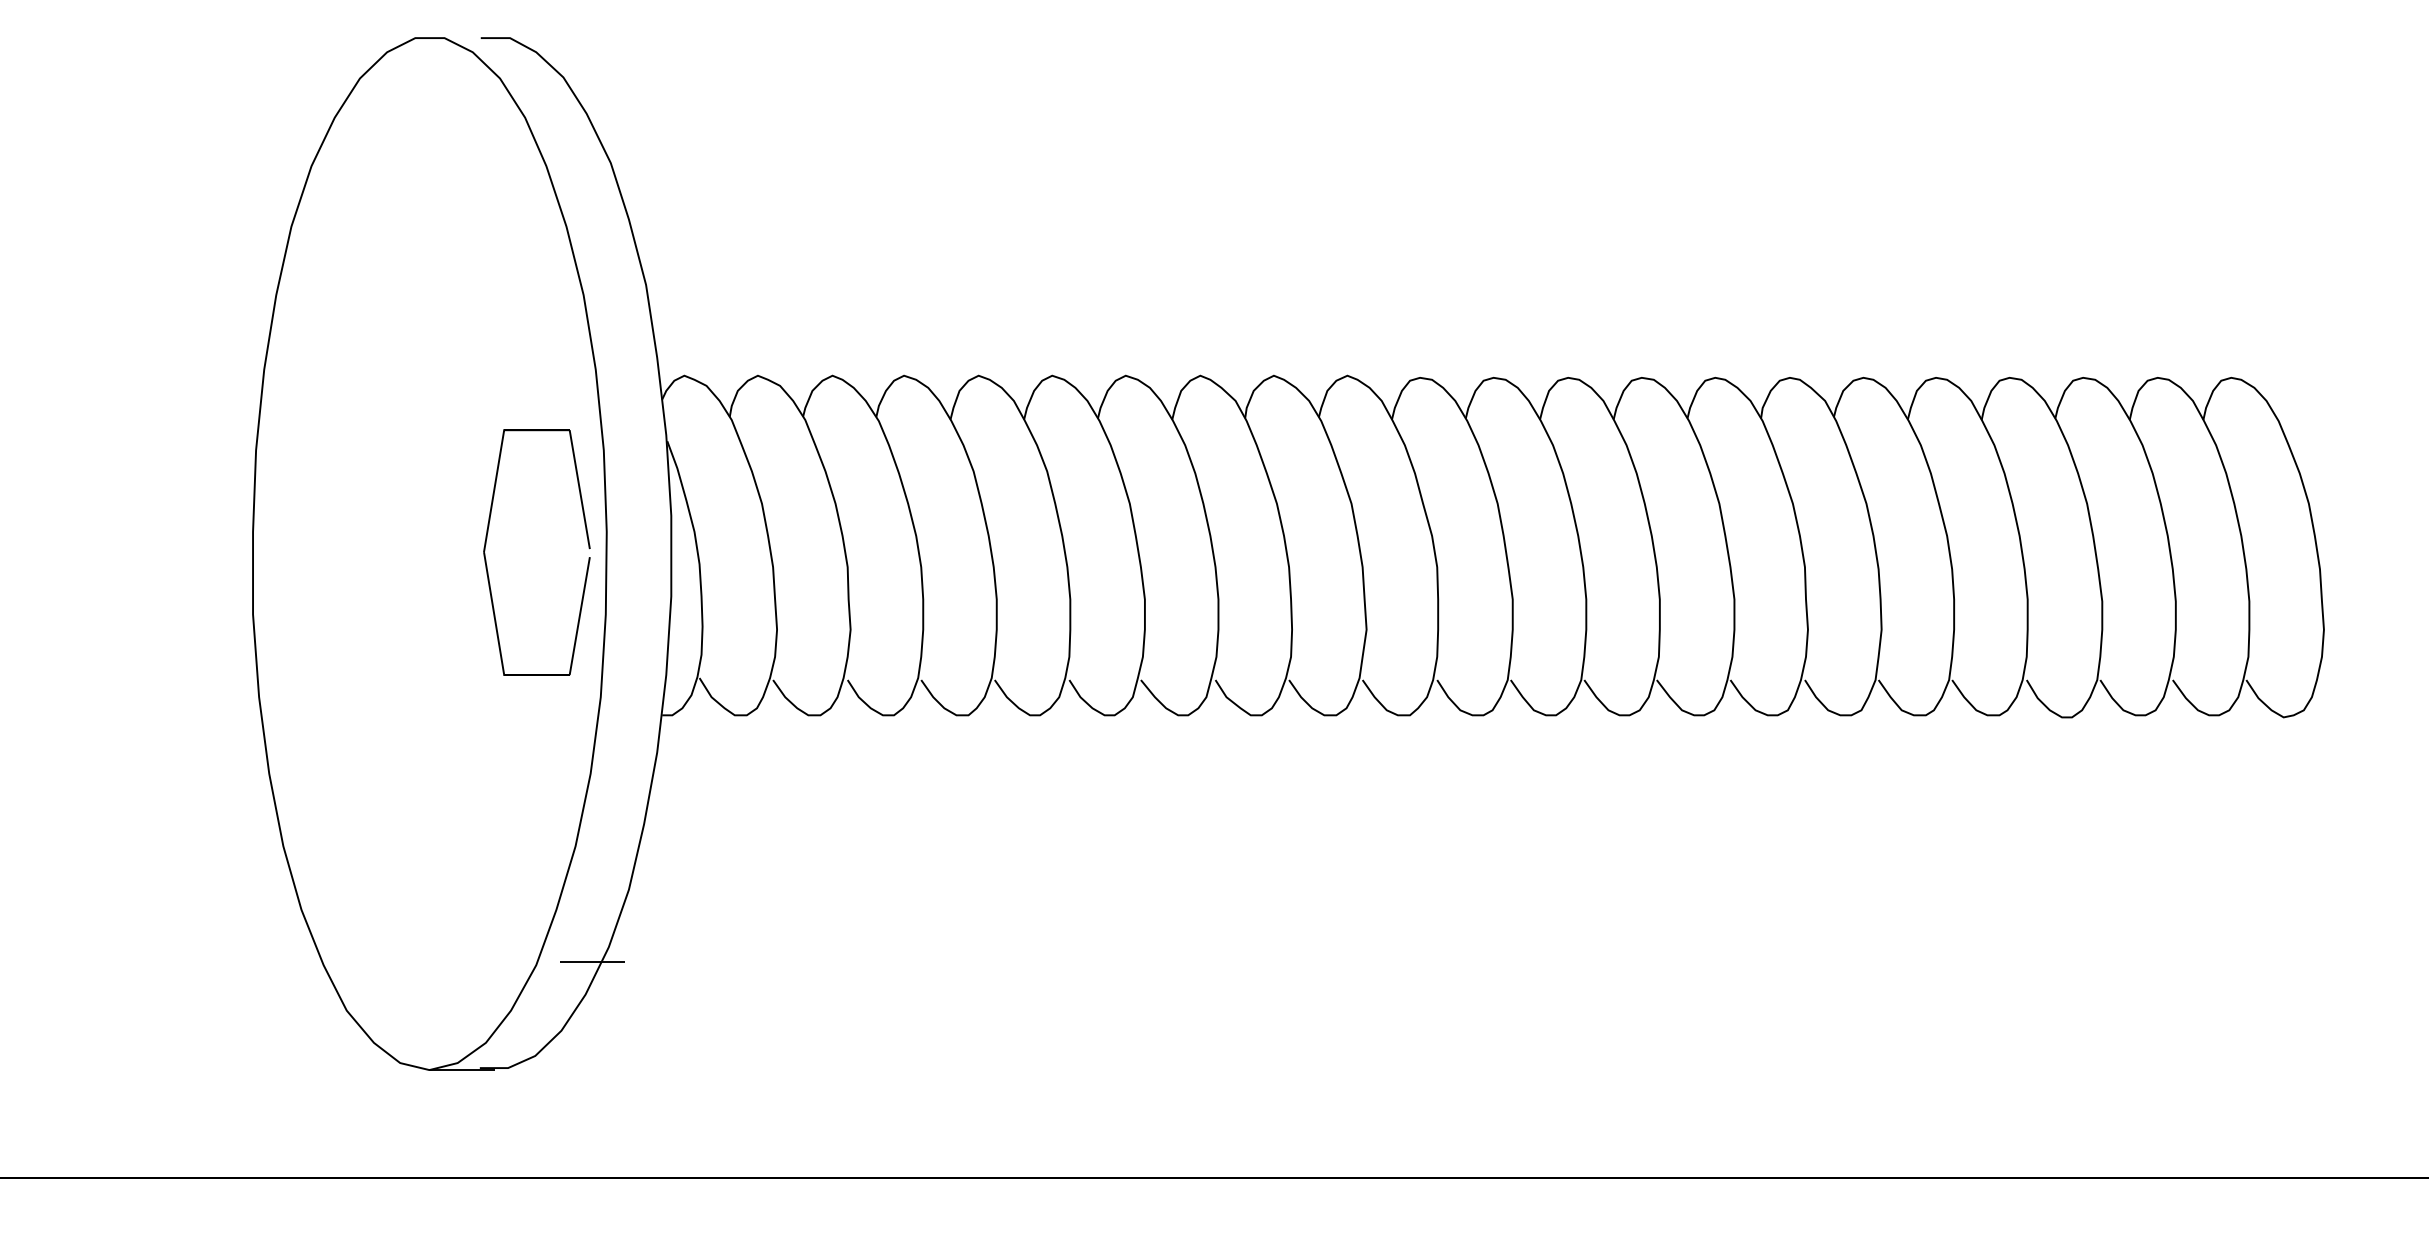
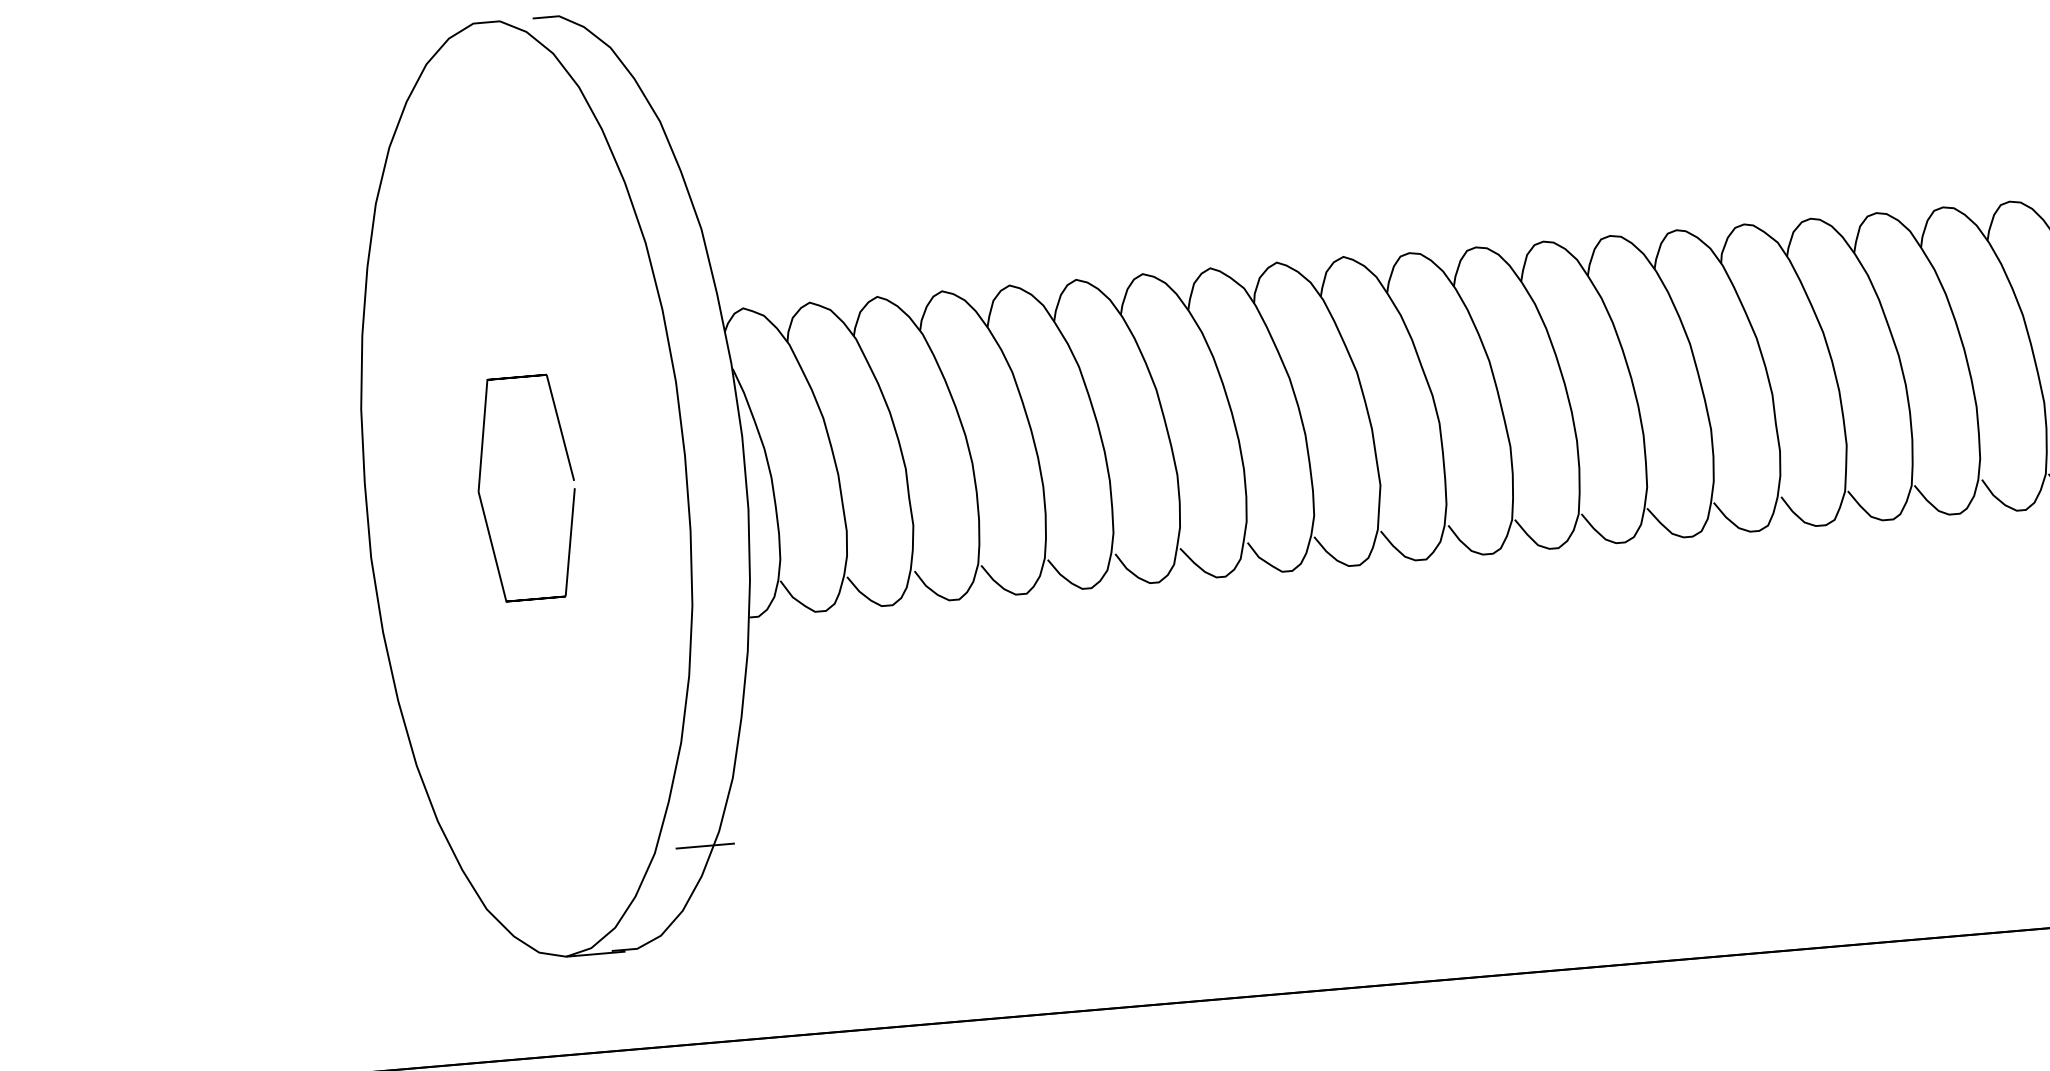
part: (486, 559) -> (481, 498), moved

